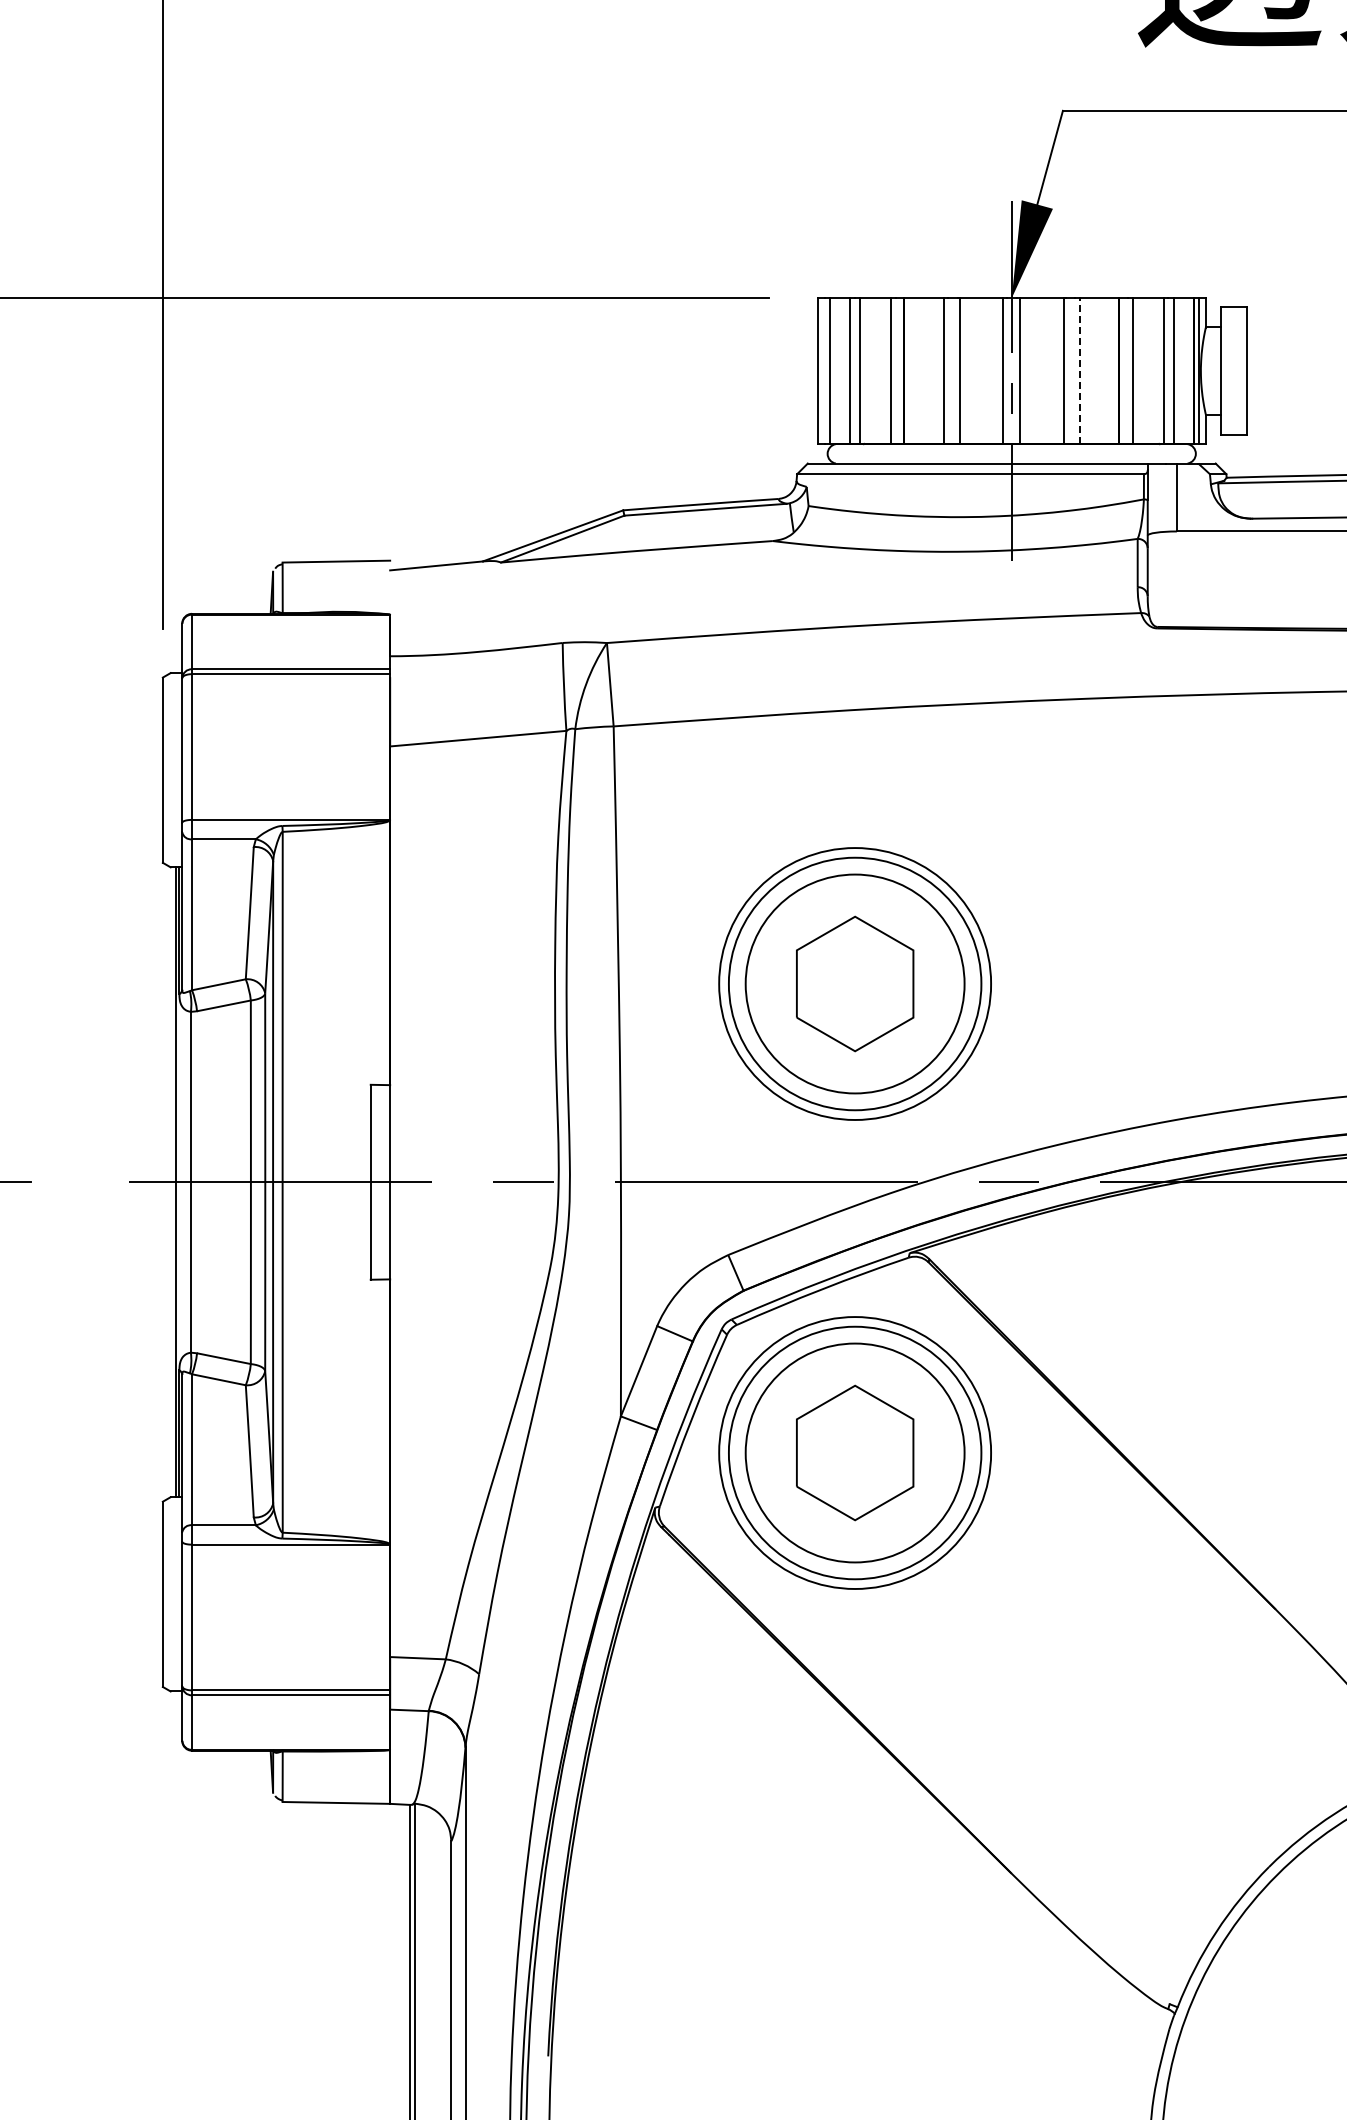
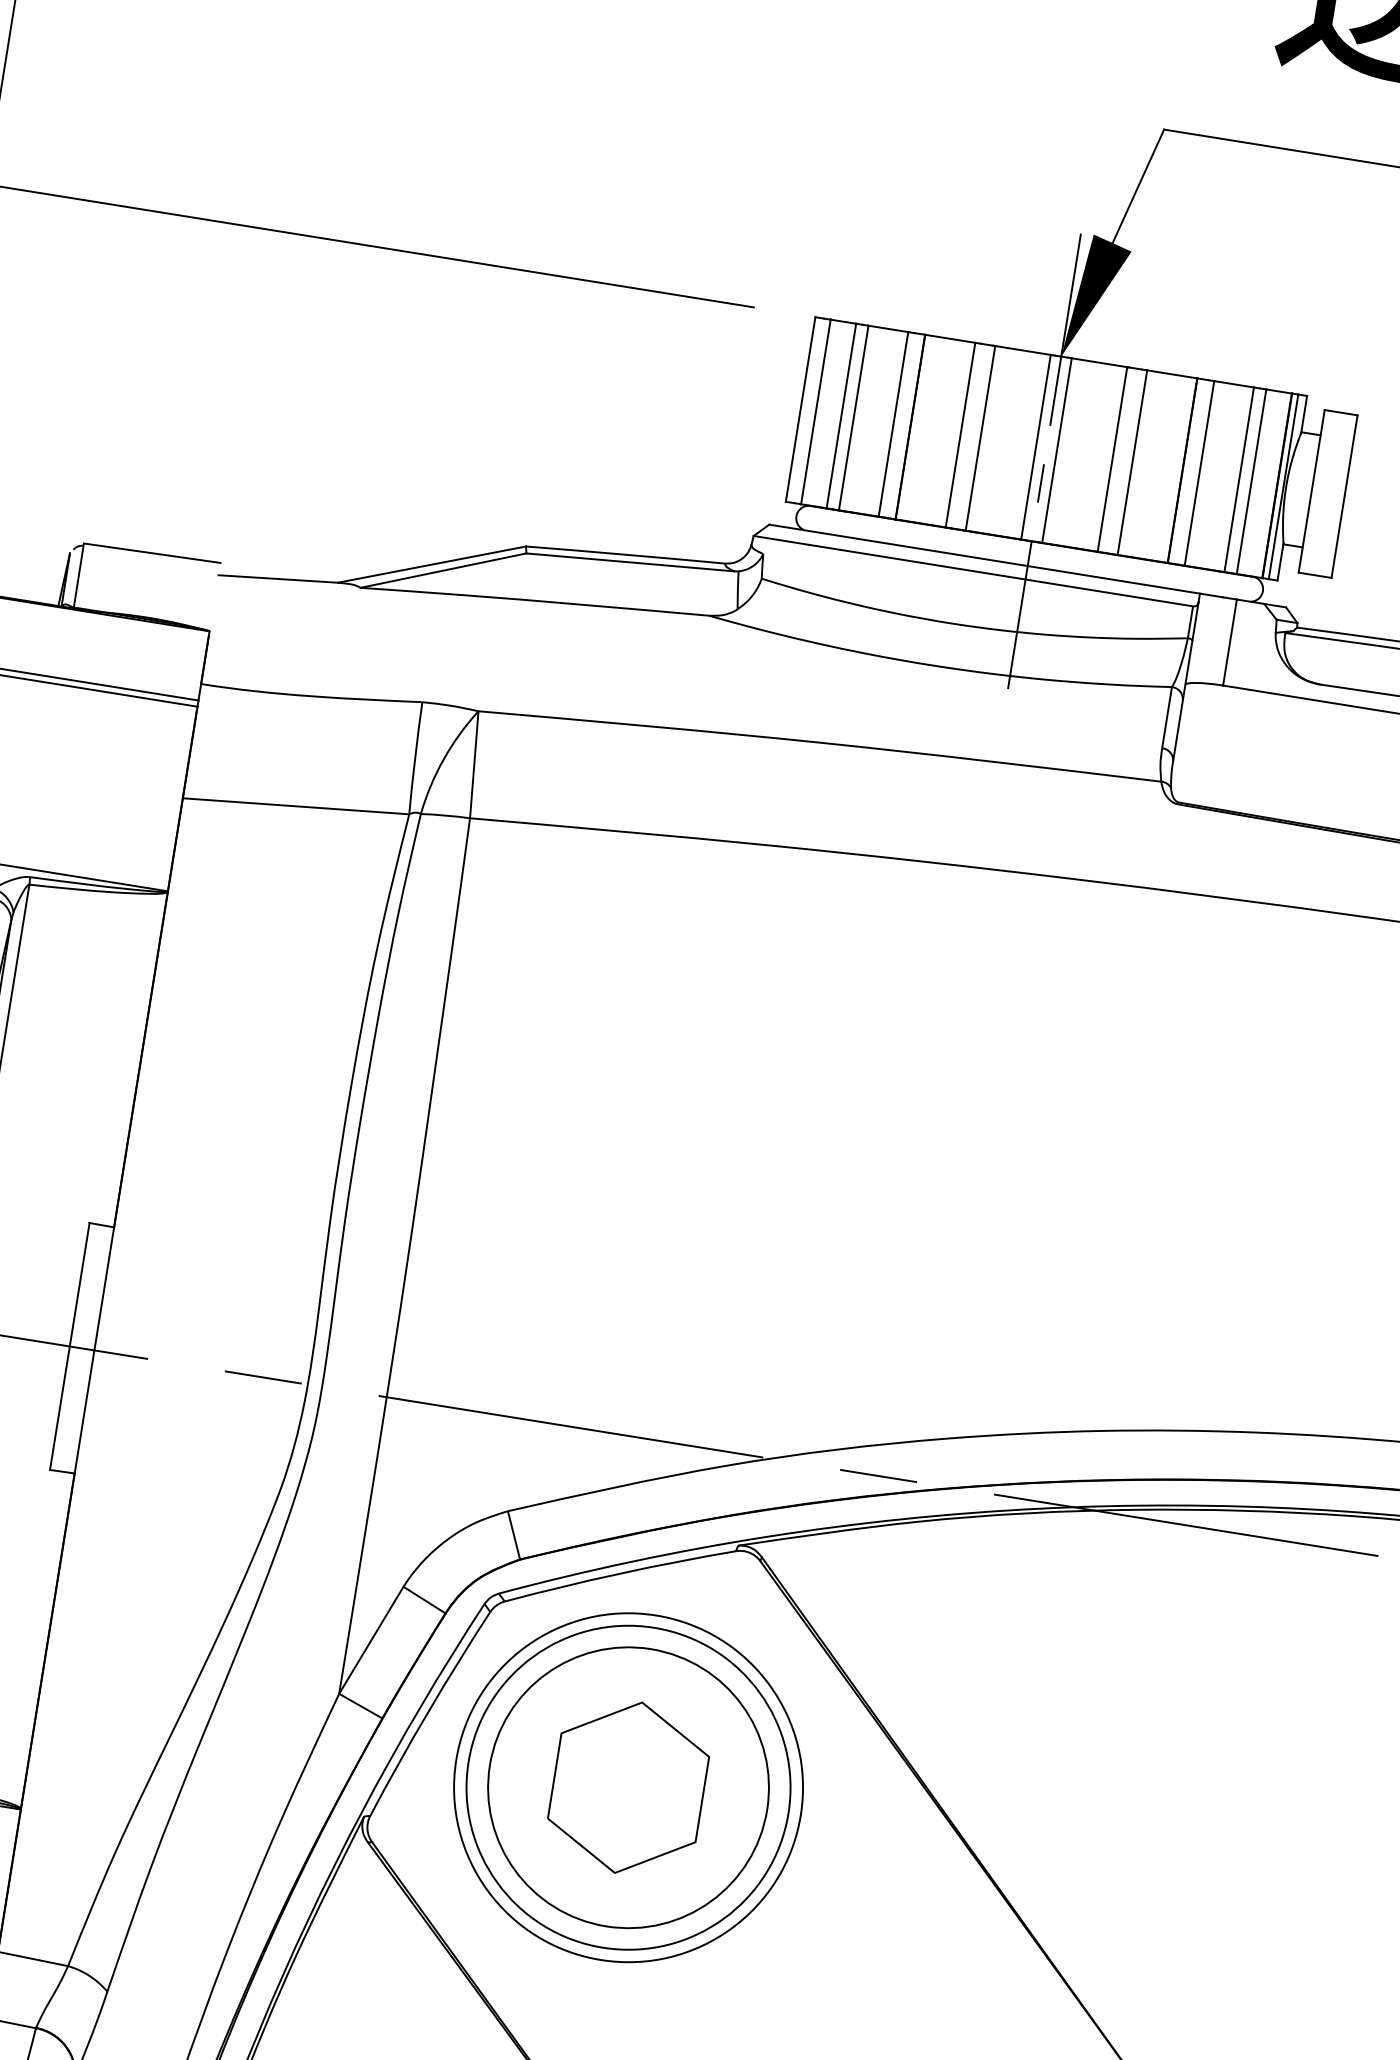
line: (1079, 371) -> (1132, 463), dashed -> solid
part: (854, 983) -> (722, 1192), removed

